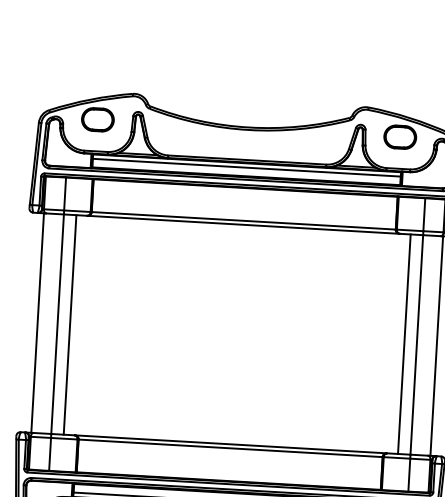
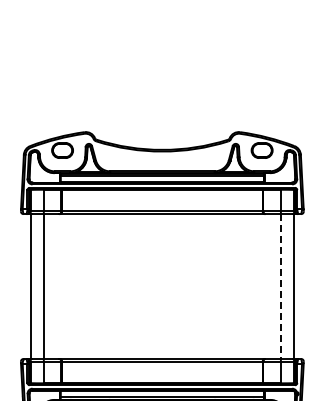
line: (70, 324) -> (52, 286), removed
line: (404, 344) -> (272, 286), removed
line: (416, 346) -> (280, 287), solid -> dashed

